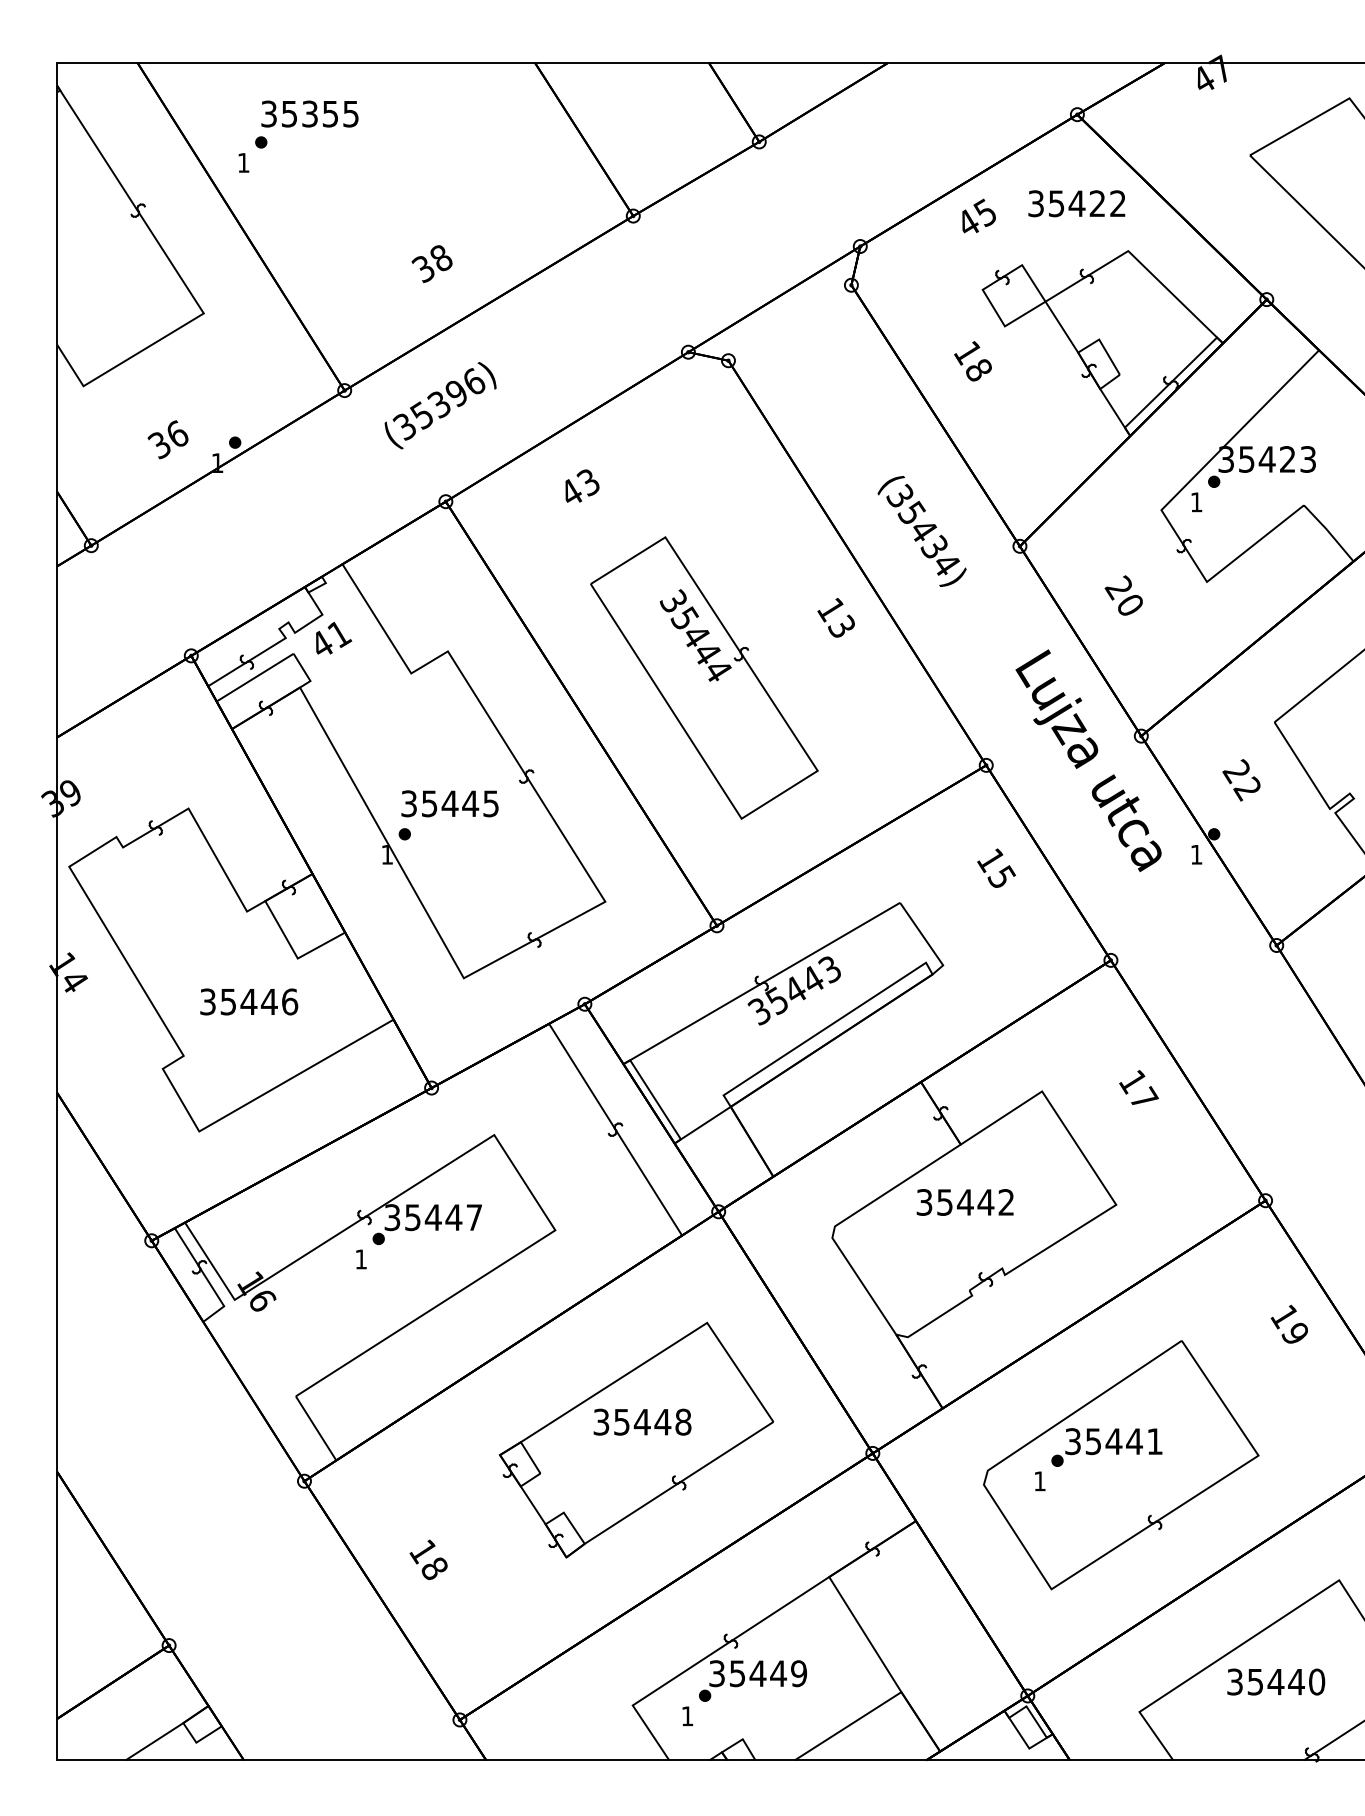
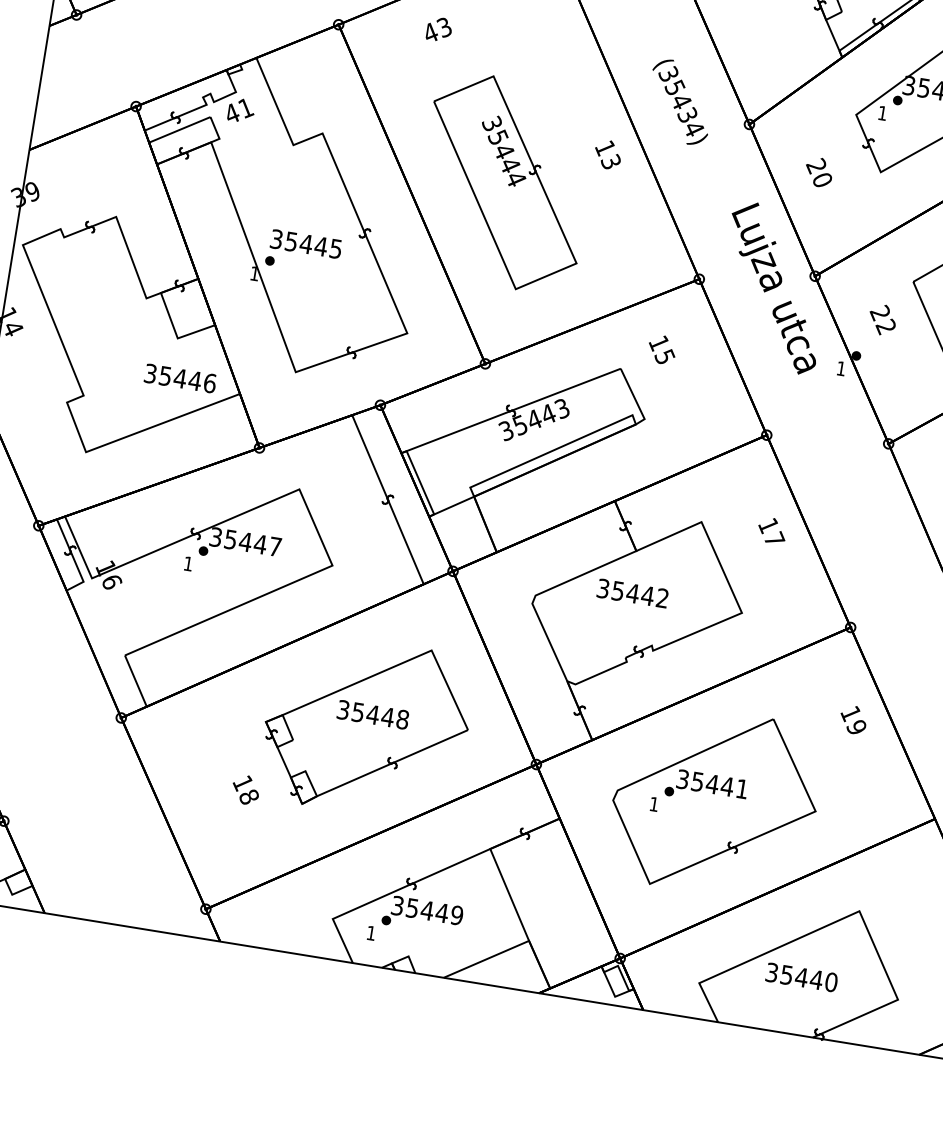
text: (996, 867) -> (662, 349), moved
text: (249, 1001) -> (180, 378), moved
text: (428, 1559) -> (245, 789), moved

